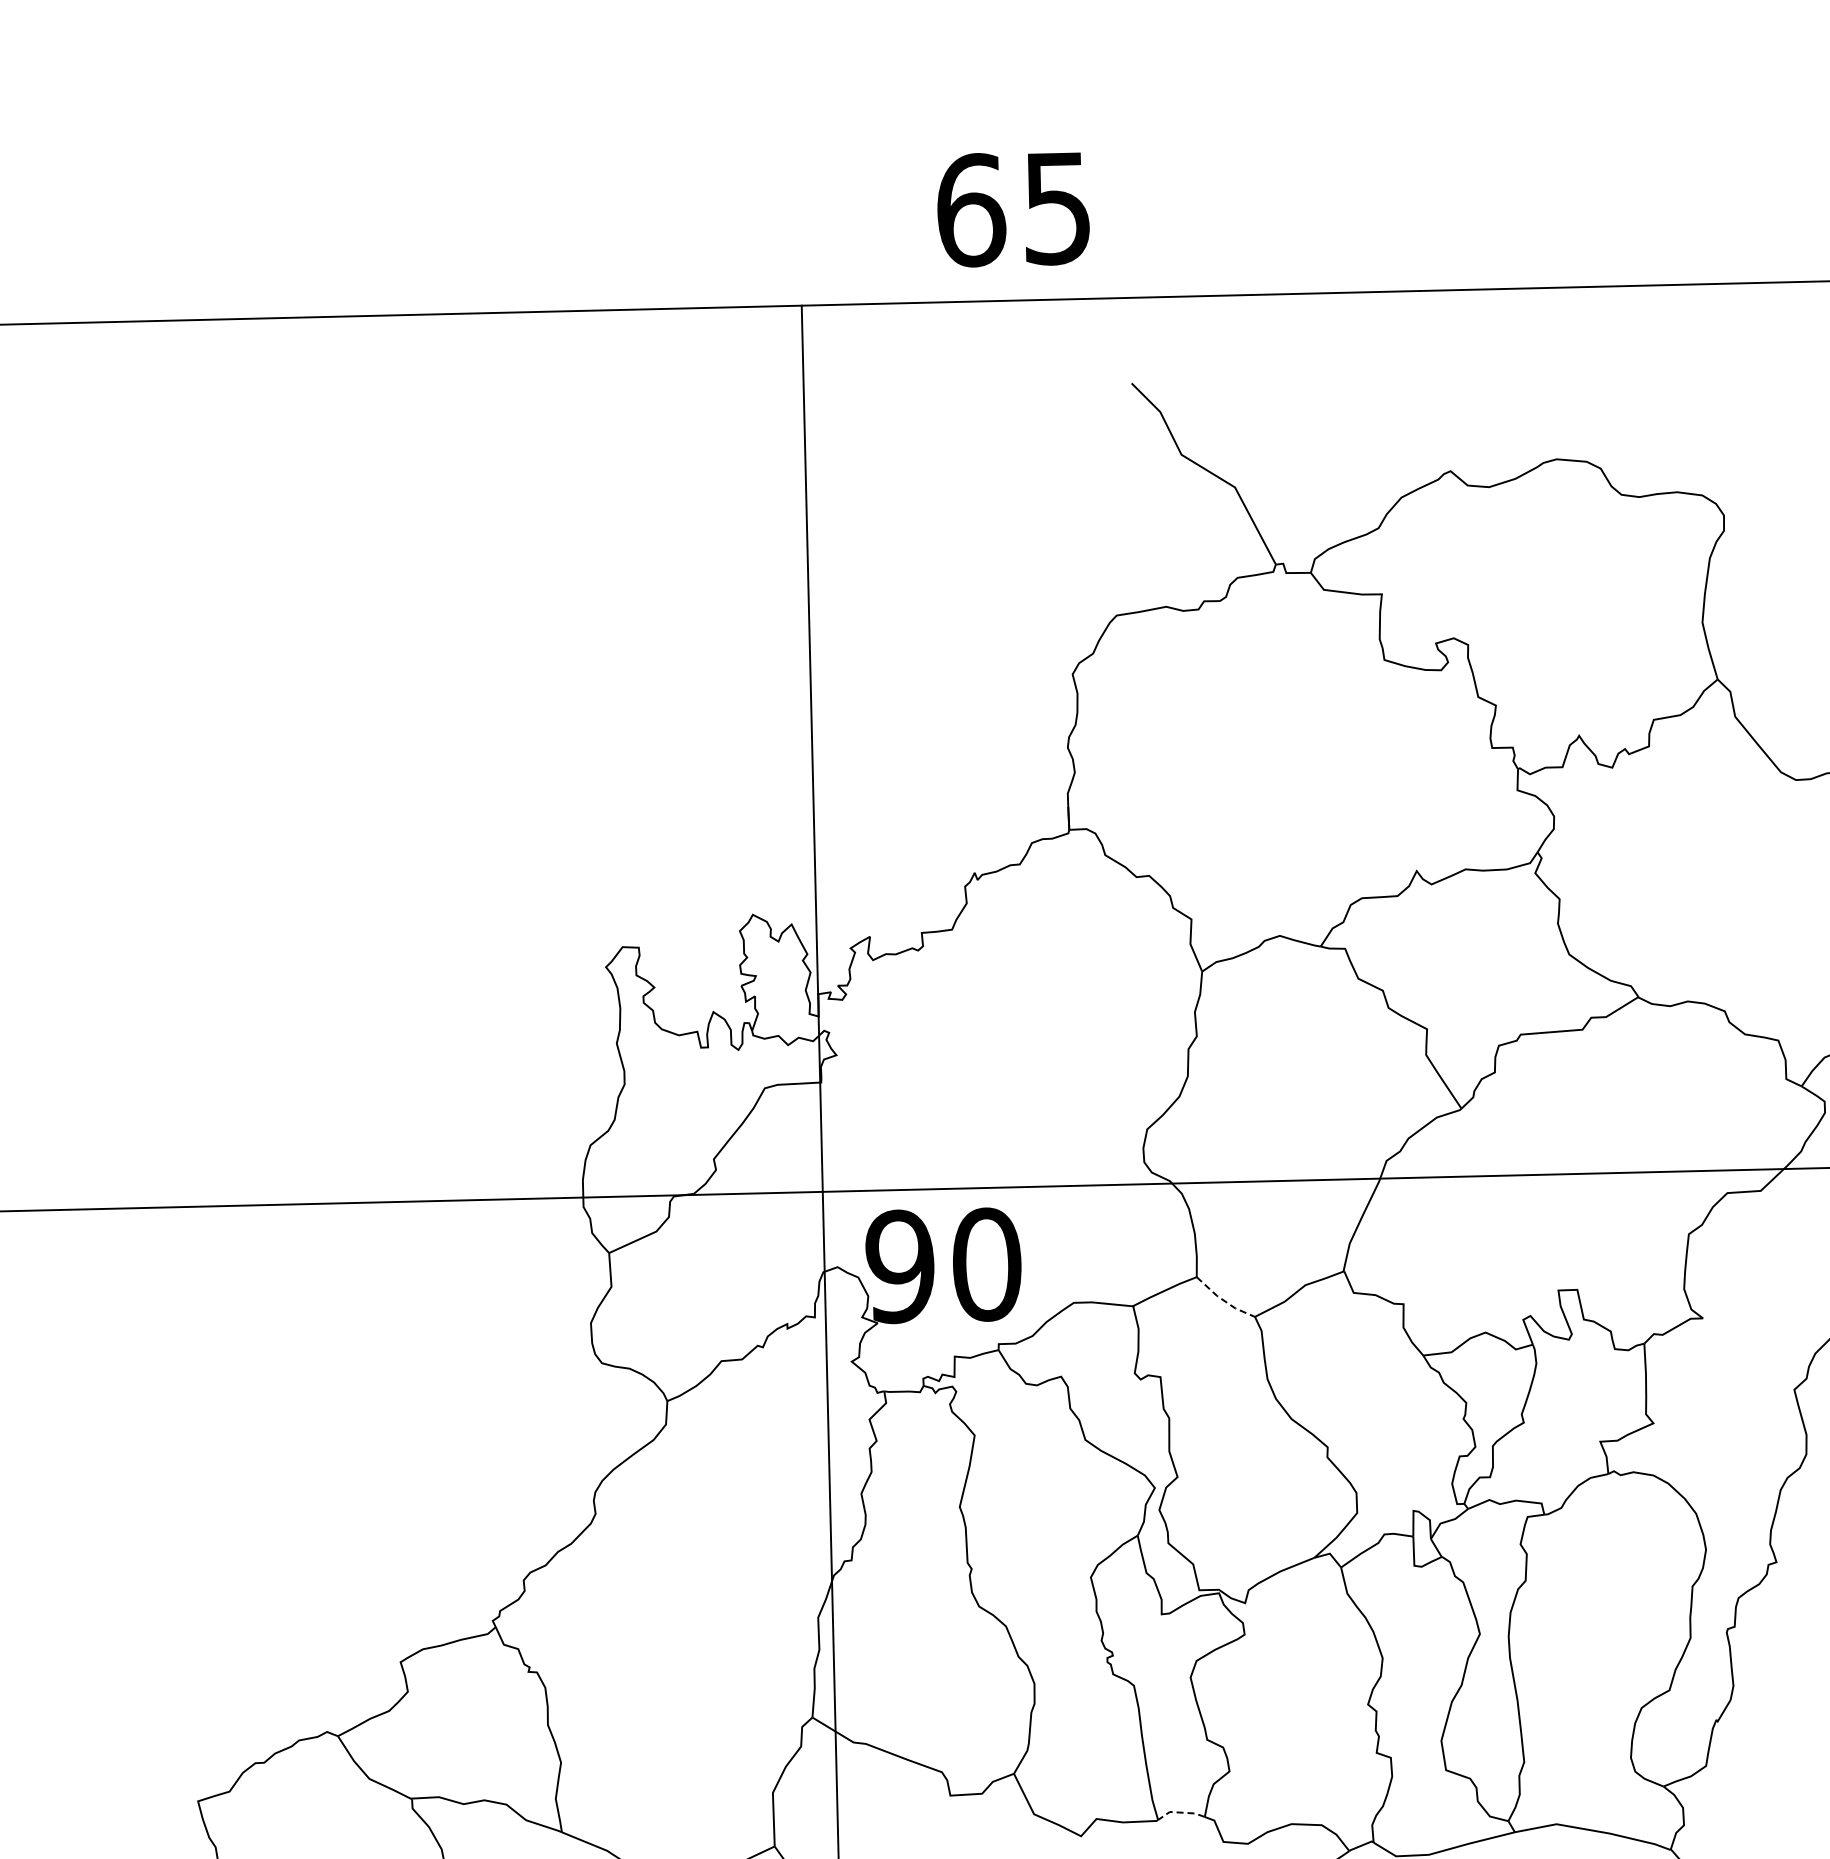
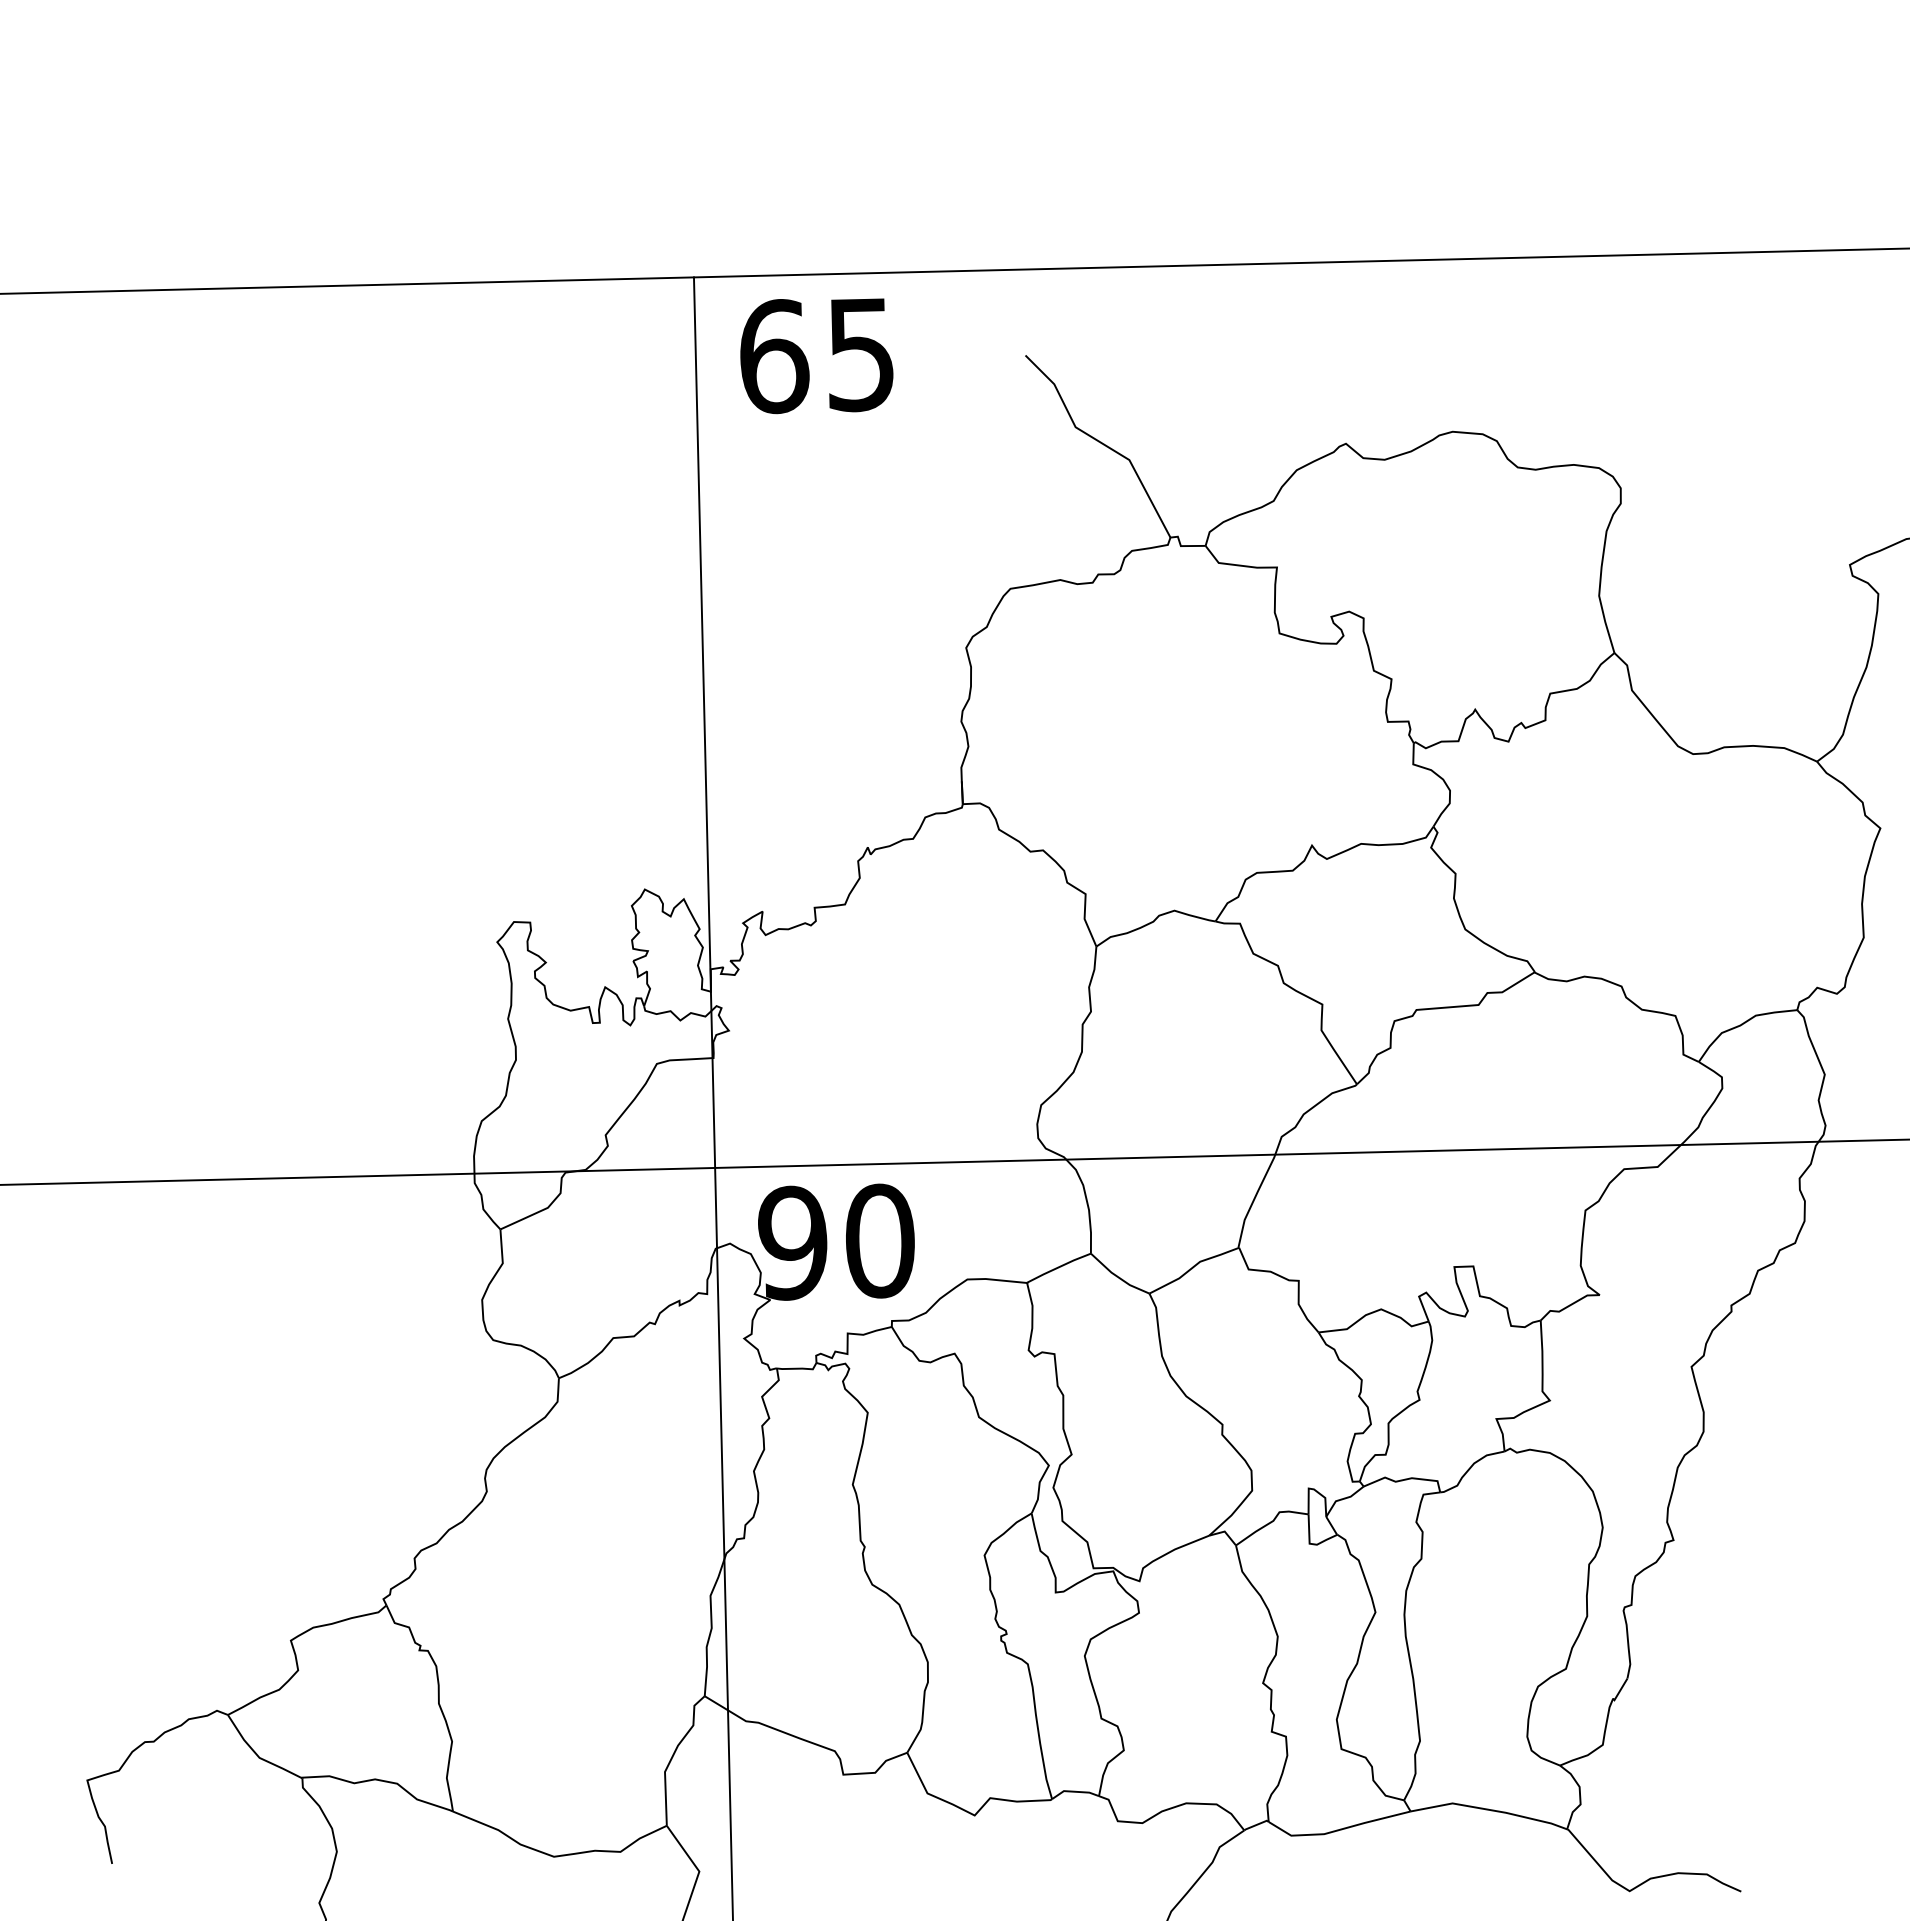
text: (1013, 210) -> (816, 356), moved
line: (1224, 1300) -> (1118, 1277), dashed -> solid
line: (1180, 1812) -> (1074, 1791), dashed -> solid

